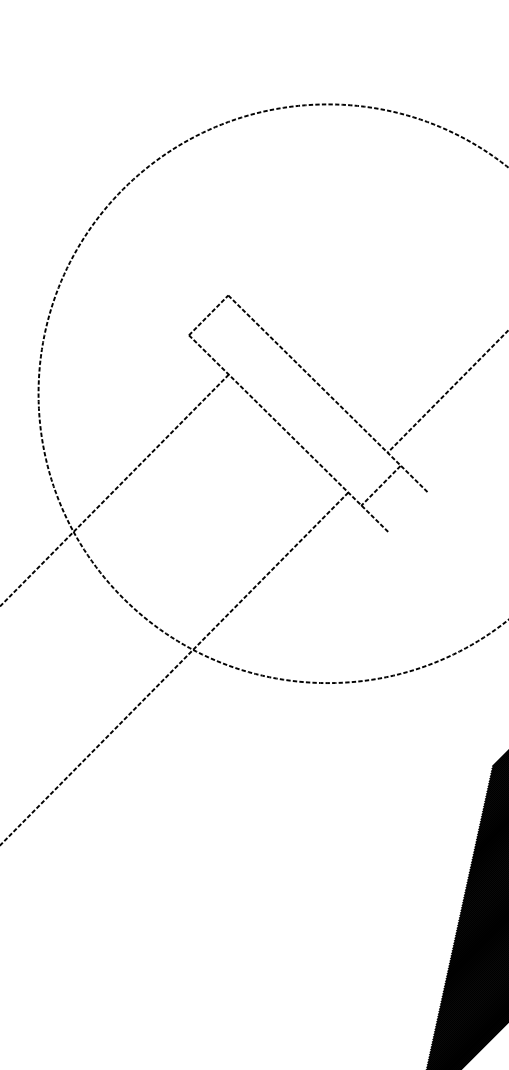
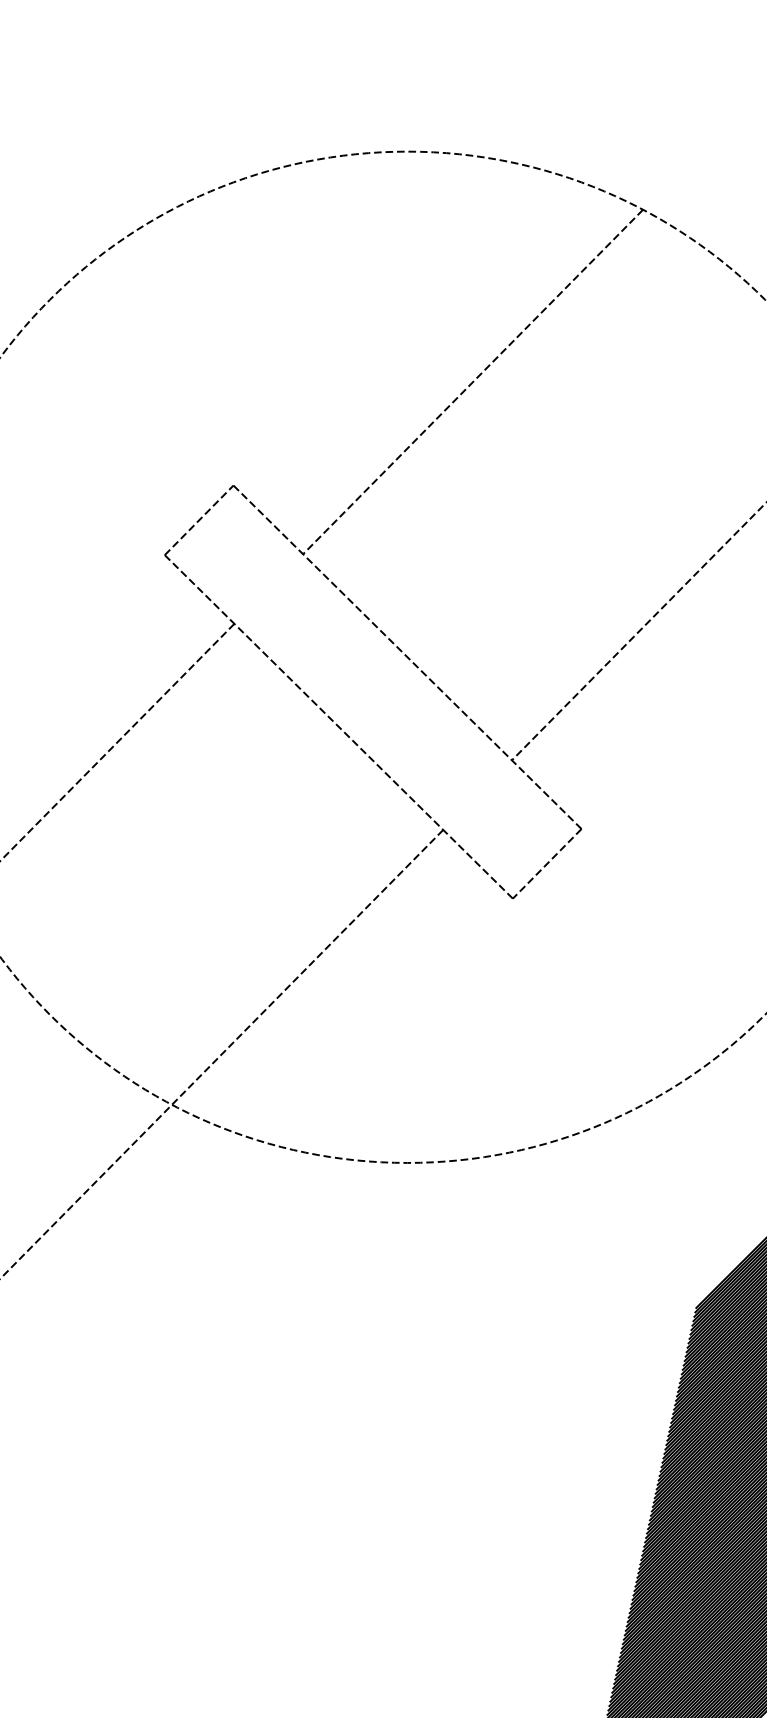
line: (365, 235) -> (473, 380), added
line: (380, 485) -> (546, 863), moved

